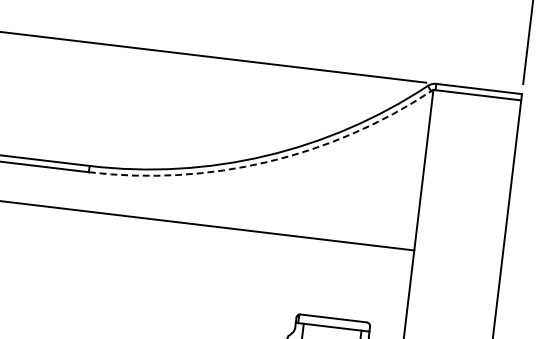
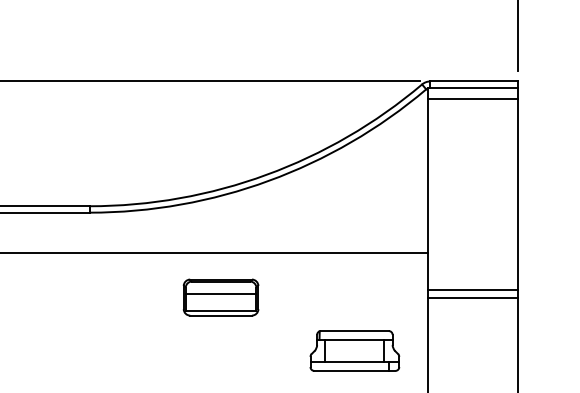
line: (476, 106) -> (473, 99), added
arc: (266, 161) -> (268, 180), dashed -> solid
part: (206, 270) -> (220, 297), added
line: (454, 291) -> (473, 289), added
line: (453, 299) -> (473, 297), added

